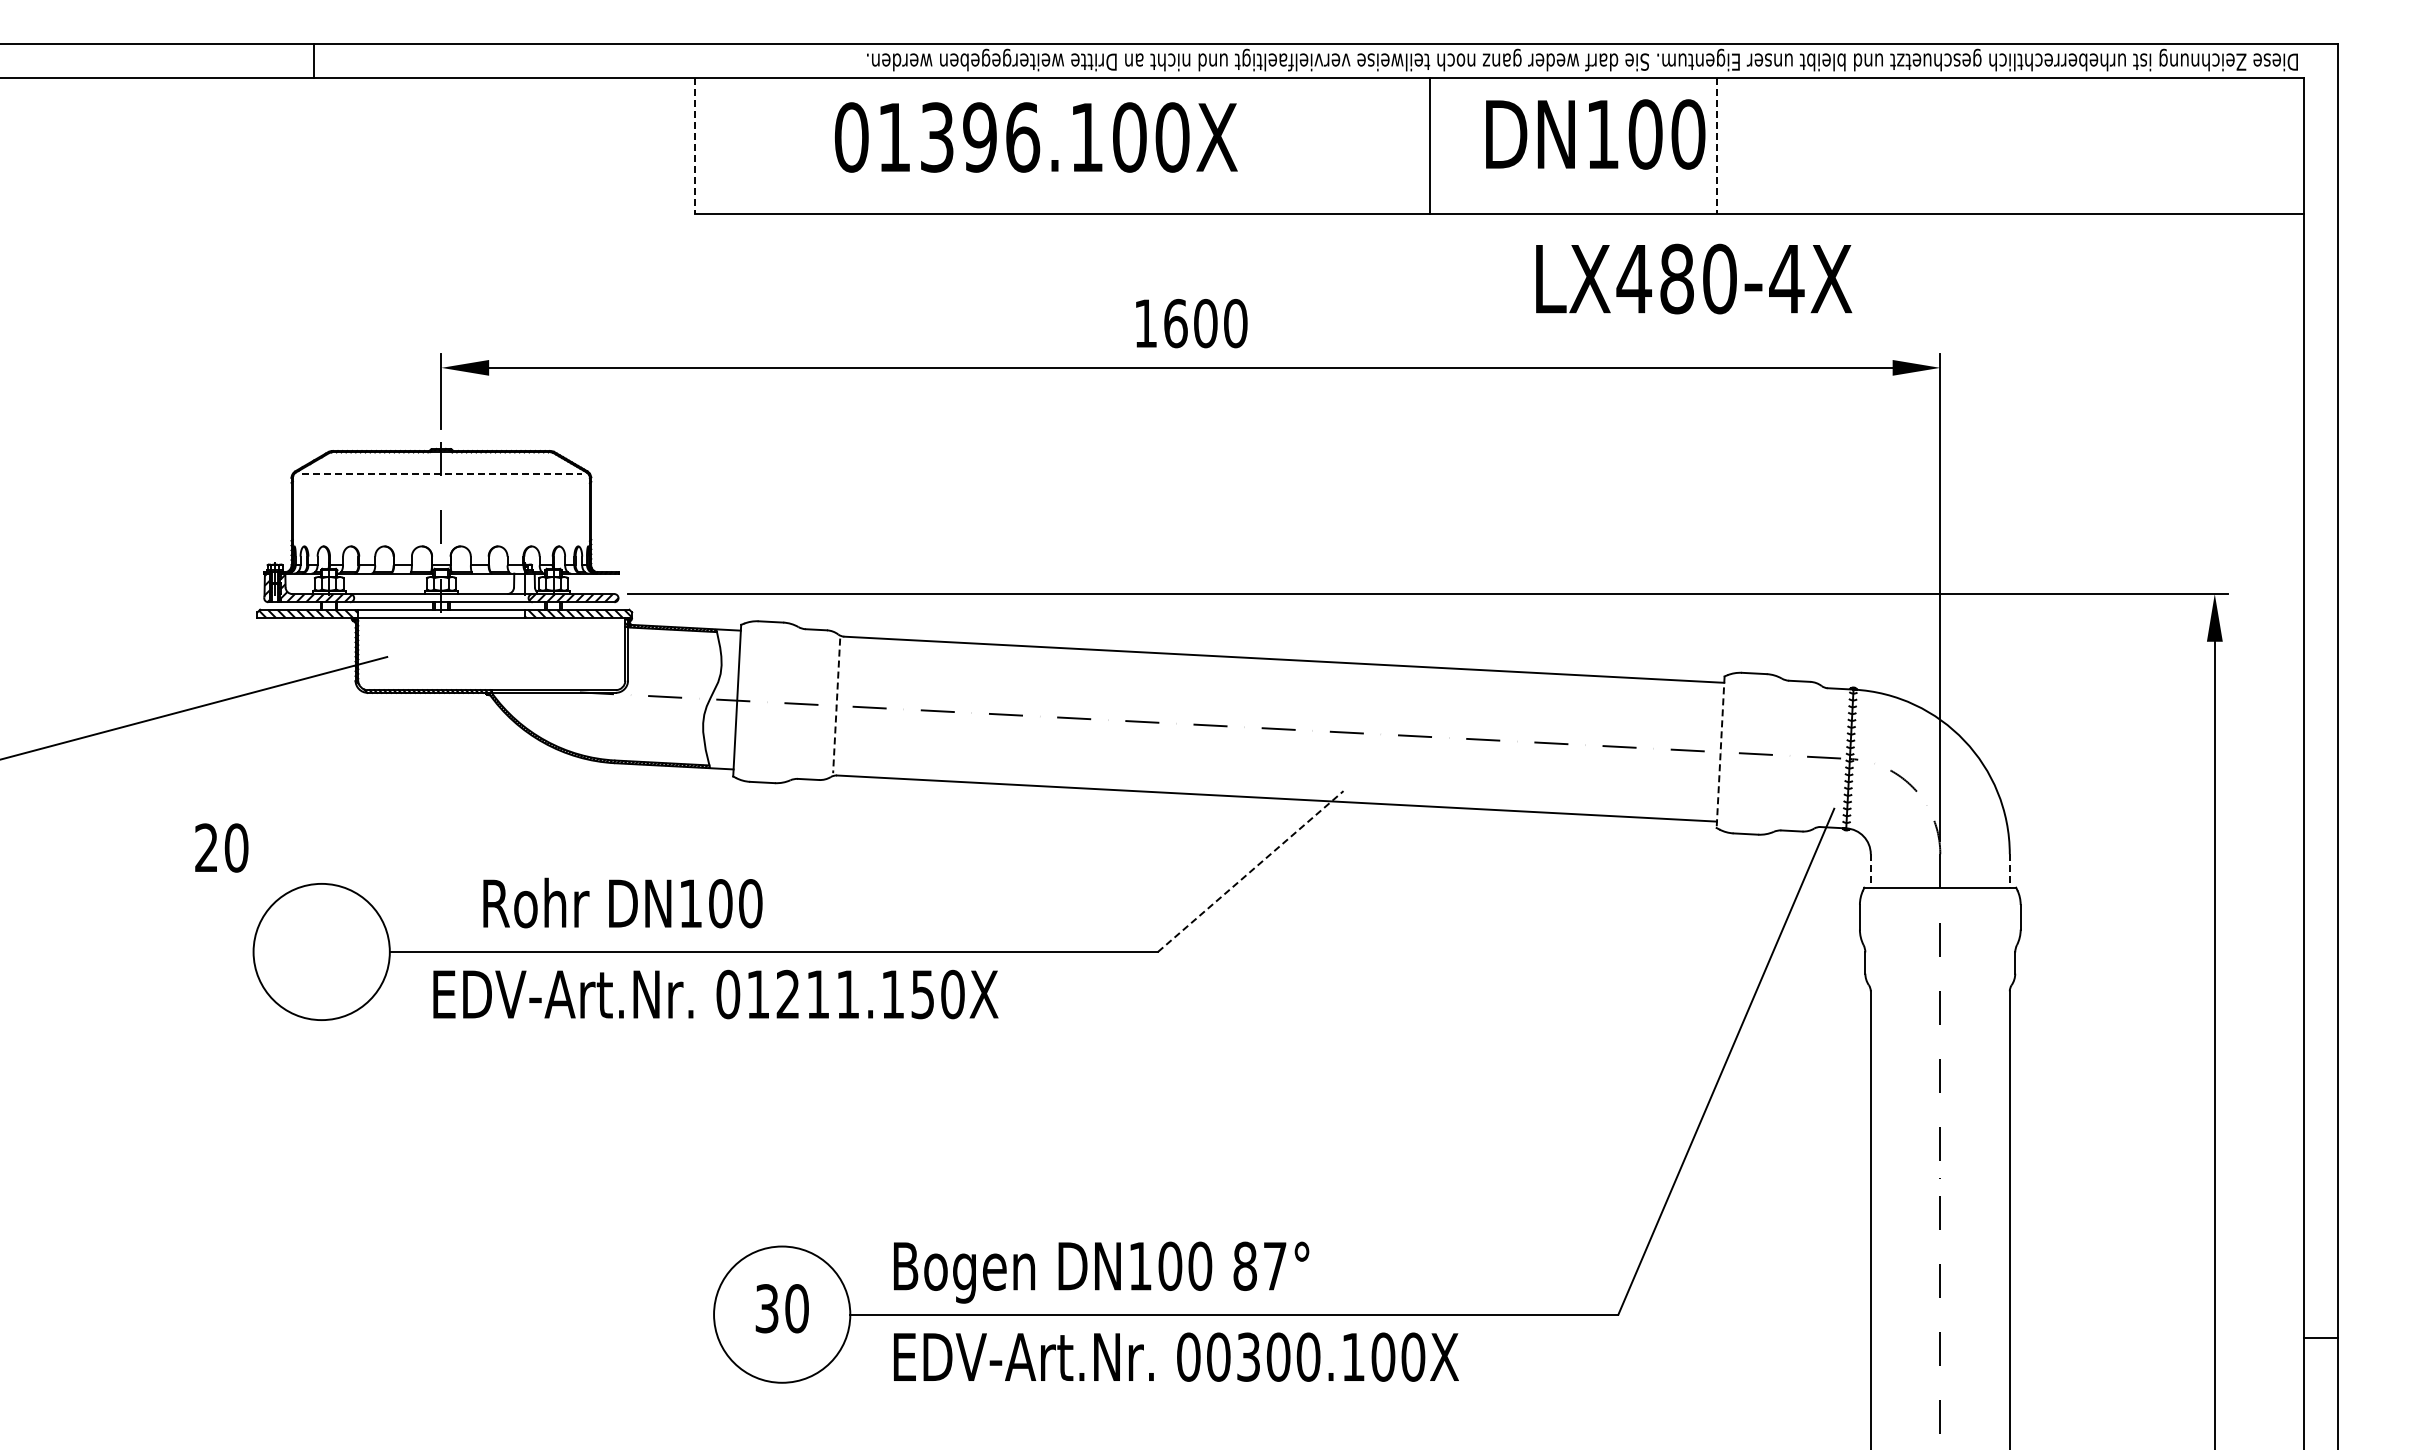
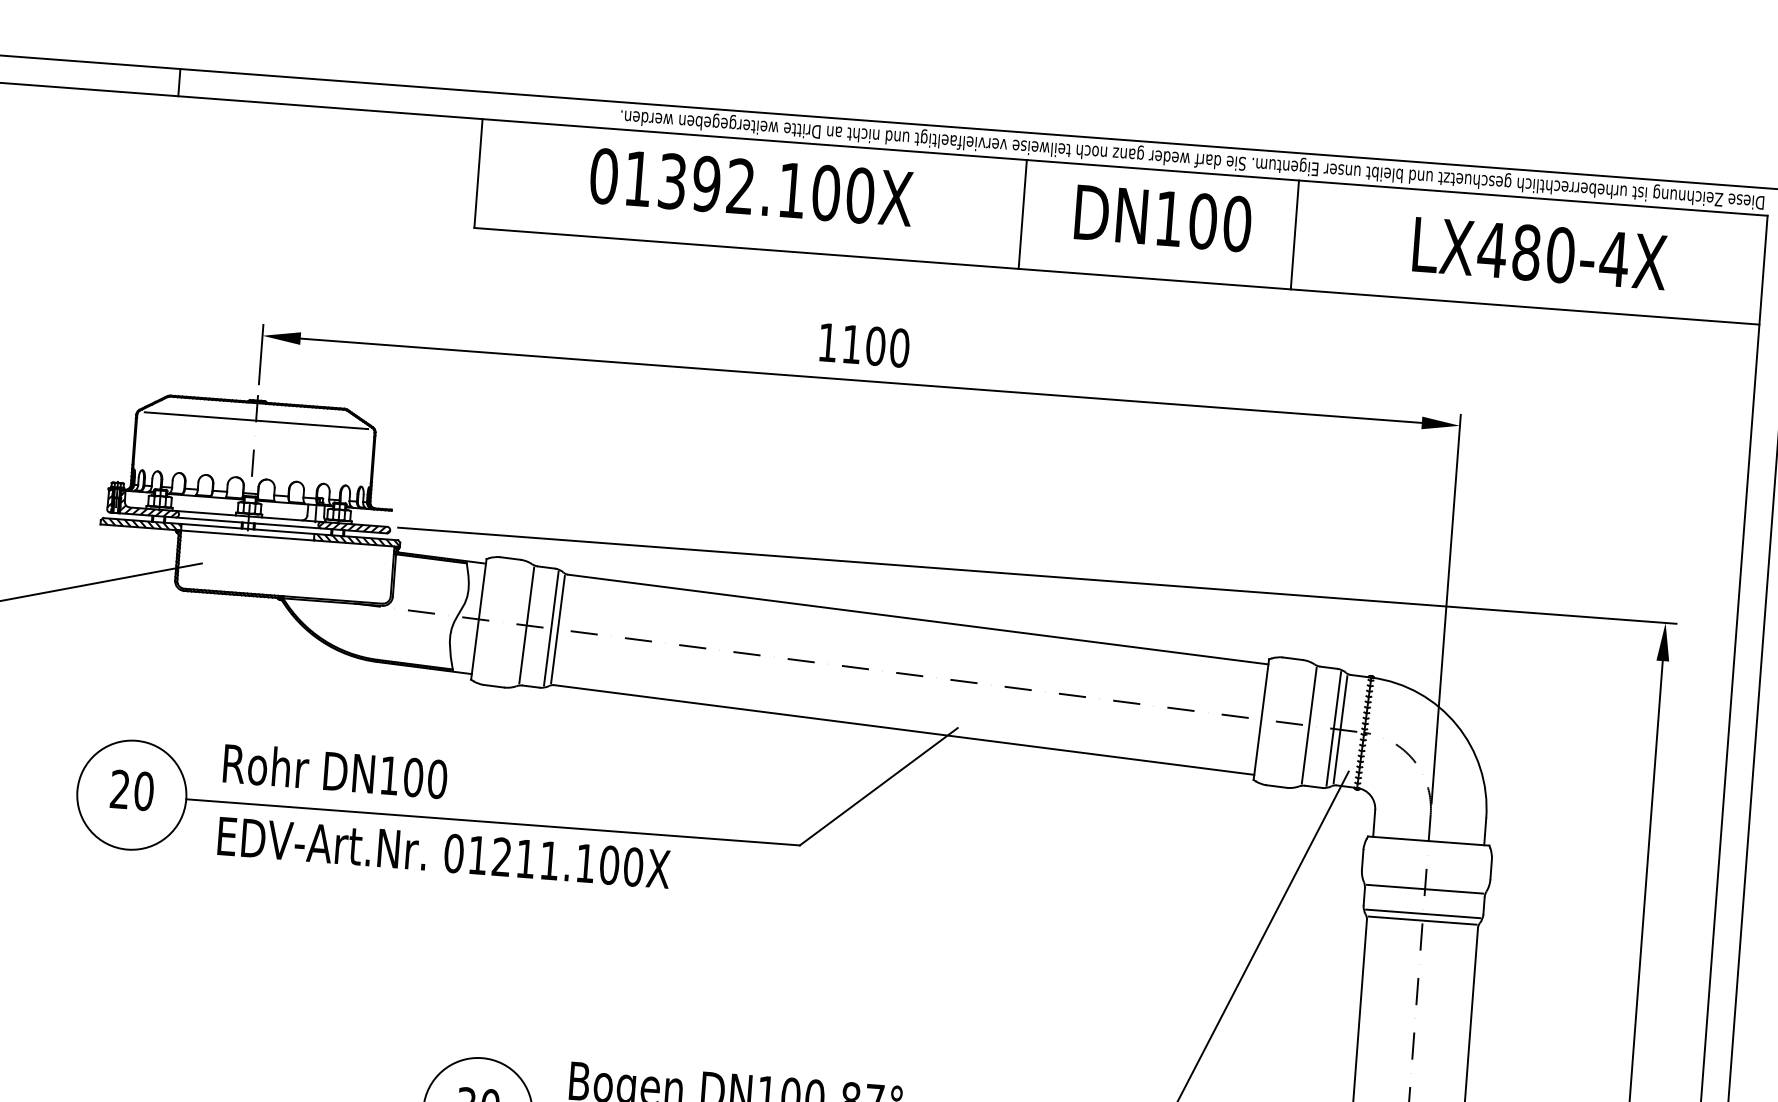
text: (1595, 134) -> (1163, 218), moved
text: (1023, 137) -> (741, 186), 01396.100X -> 01392.100X
line: (1430, 145) -> (1022, 214), moved
line: (695, 146) -> (478, 174), dashed -> solid
line: (1717, 146) -> (1295, 235), dashed -> solid
text: (1694, 278) -> (1540, 253), moved
text: (1175, 323) -> (851, 344), 1600 -> 1100
line: (441, 474) -> (256, 420), dashed -> solid
line: (797, 703) -> (526, 625), added
line: (827, 705) -> (550, 628), added
line: (836, 706) -> (557, 630), dashed -> solid
line: (1720, 752) -> (1261, 719), dashed -> solid
line: (1780, 755) -> (1308, 725), added
line: (1811, 756) -> (1333, 728), added
line: (1819, 757) -> (1340, 729), added
text: (221, 847) -> (132, 789), moved
line: (1870, 870) -> (1373, 823), dashed -> solid
line: (2009, 870) -> (1485, 831), dashed -> solid
line: (1250, 871) -> (878, 786), dashed -> solid
text: (622, 902) -> (335, 770), moved
line: (1940, 947) -> (1425, 888), added
line: (1939, 978) -> (1422, 913), added
line: (1939, 987) -> (1422, 920), added
text: (922, 994) -> (609, 865), 01211.150X -> 01211.100X

